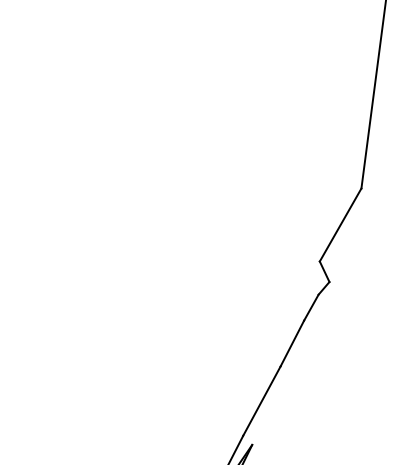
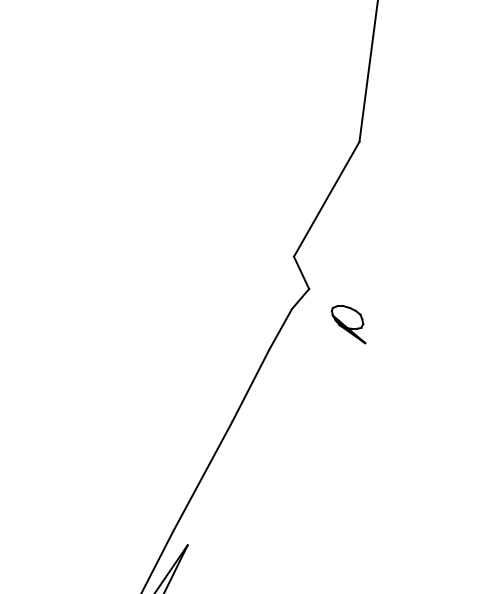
part: (354, 304) -> (348, 324), added

